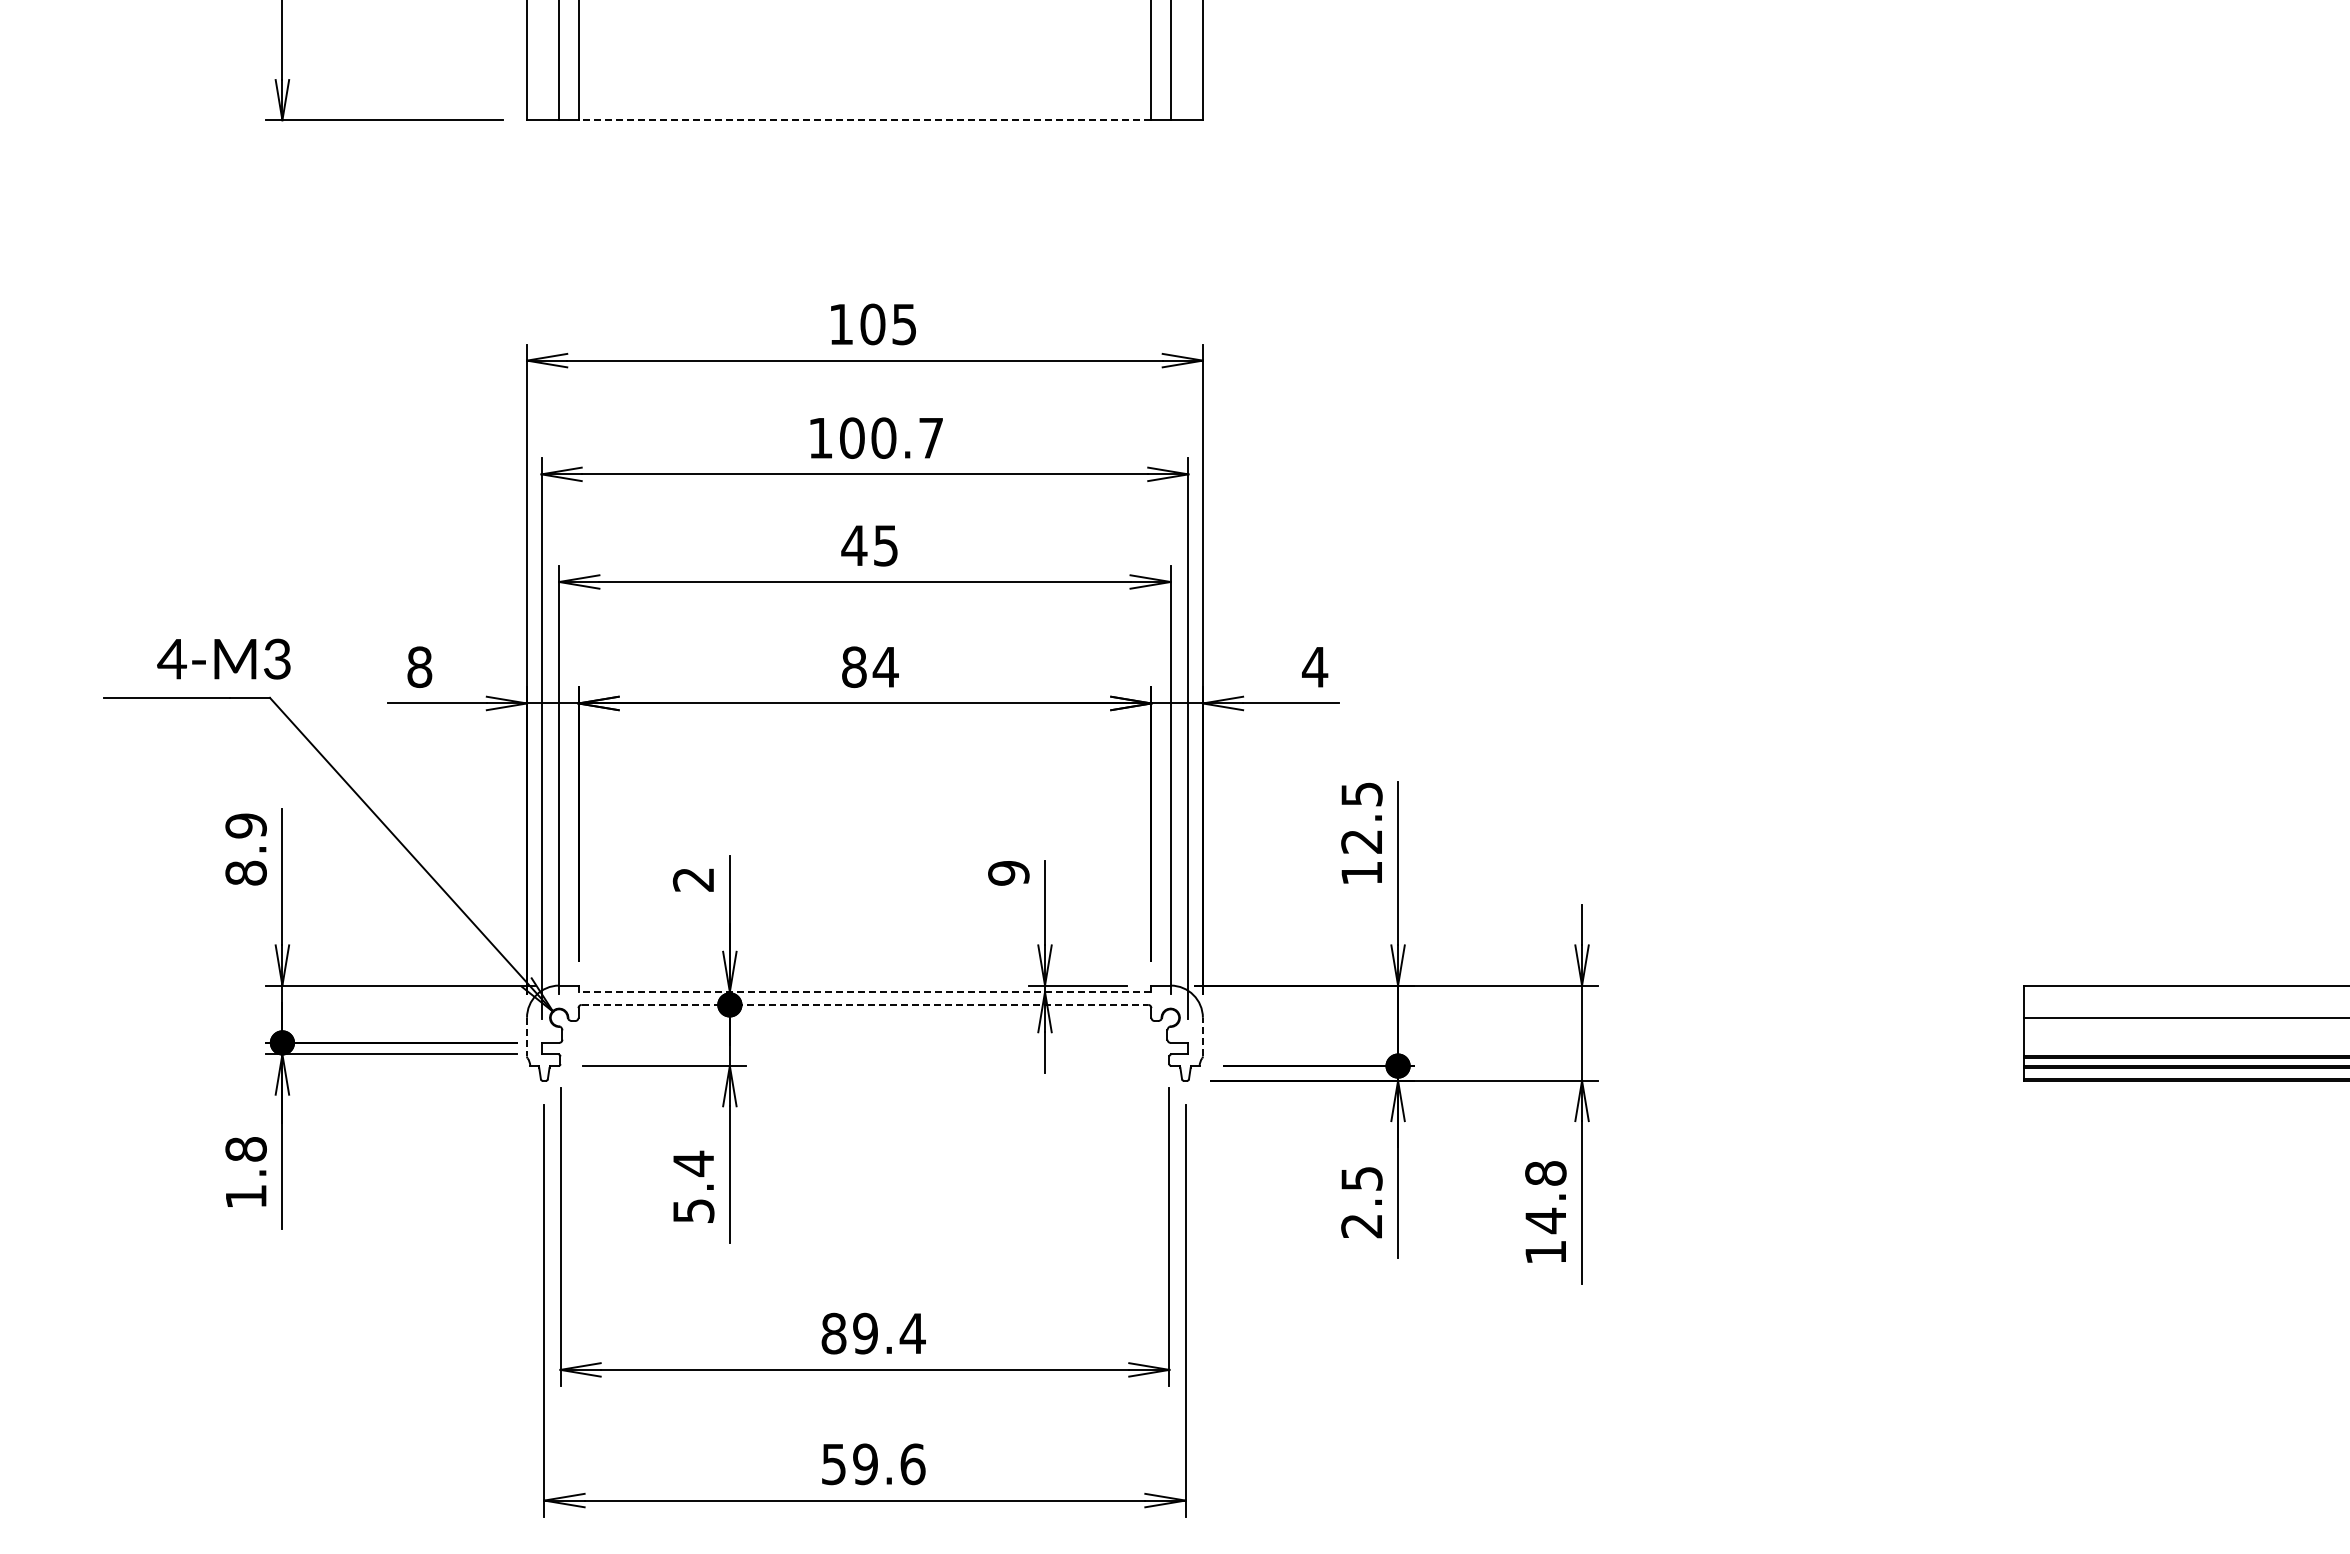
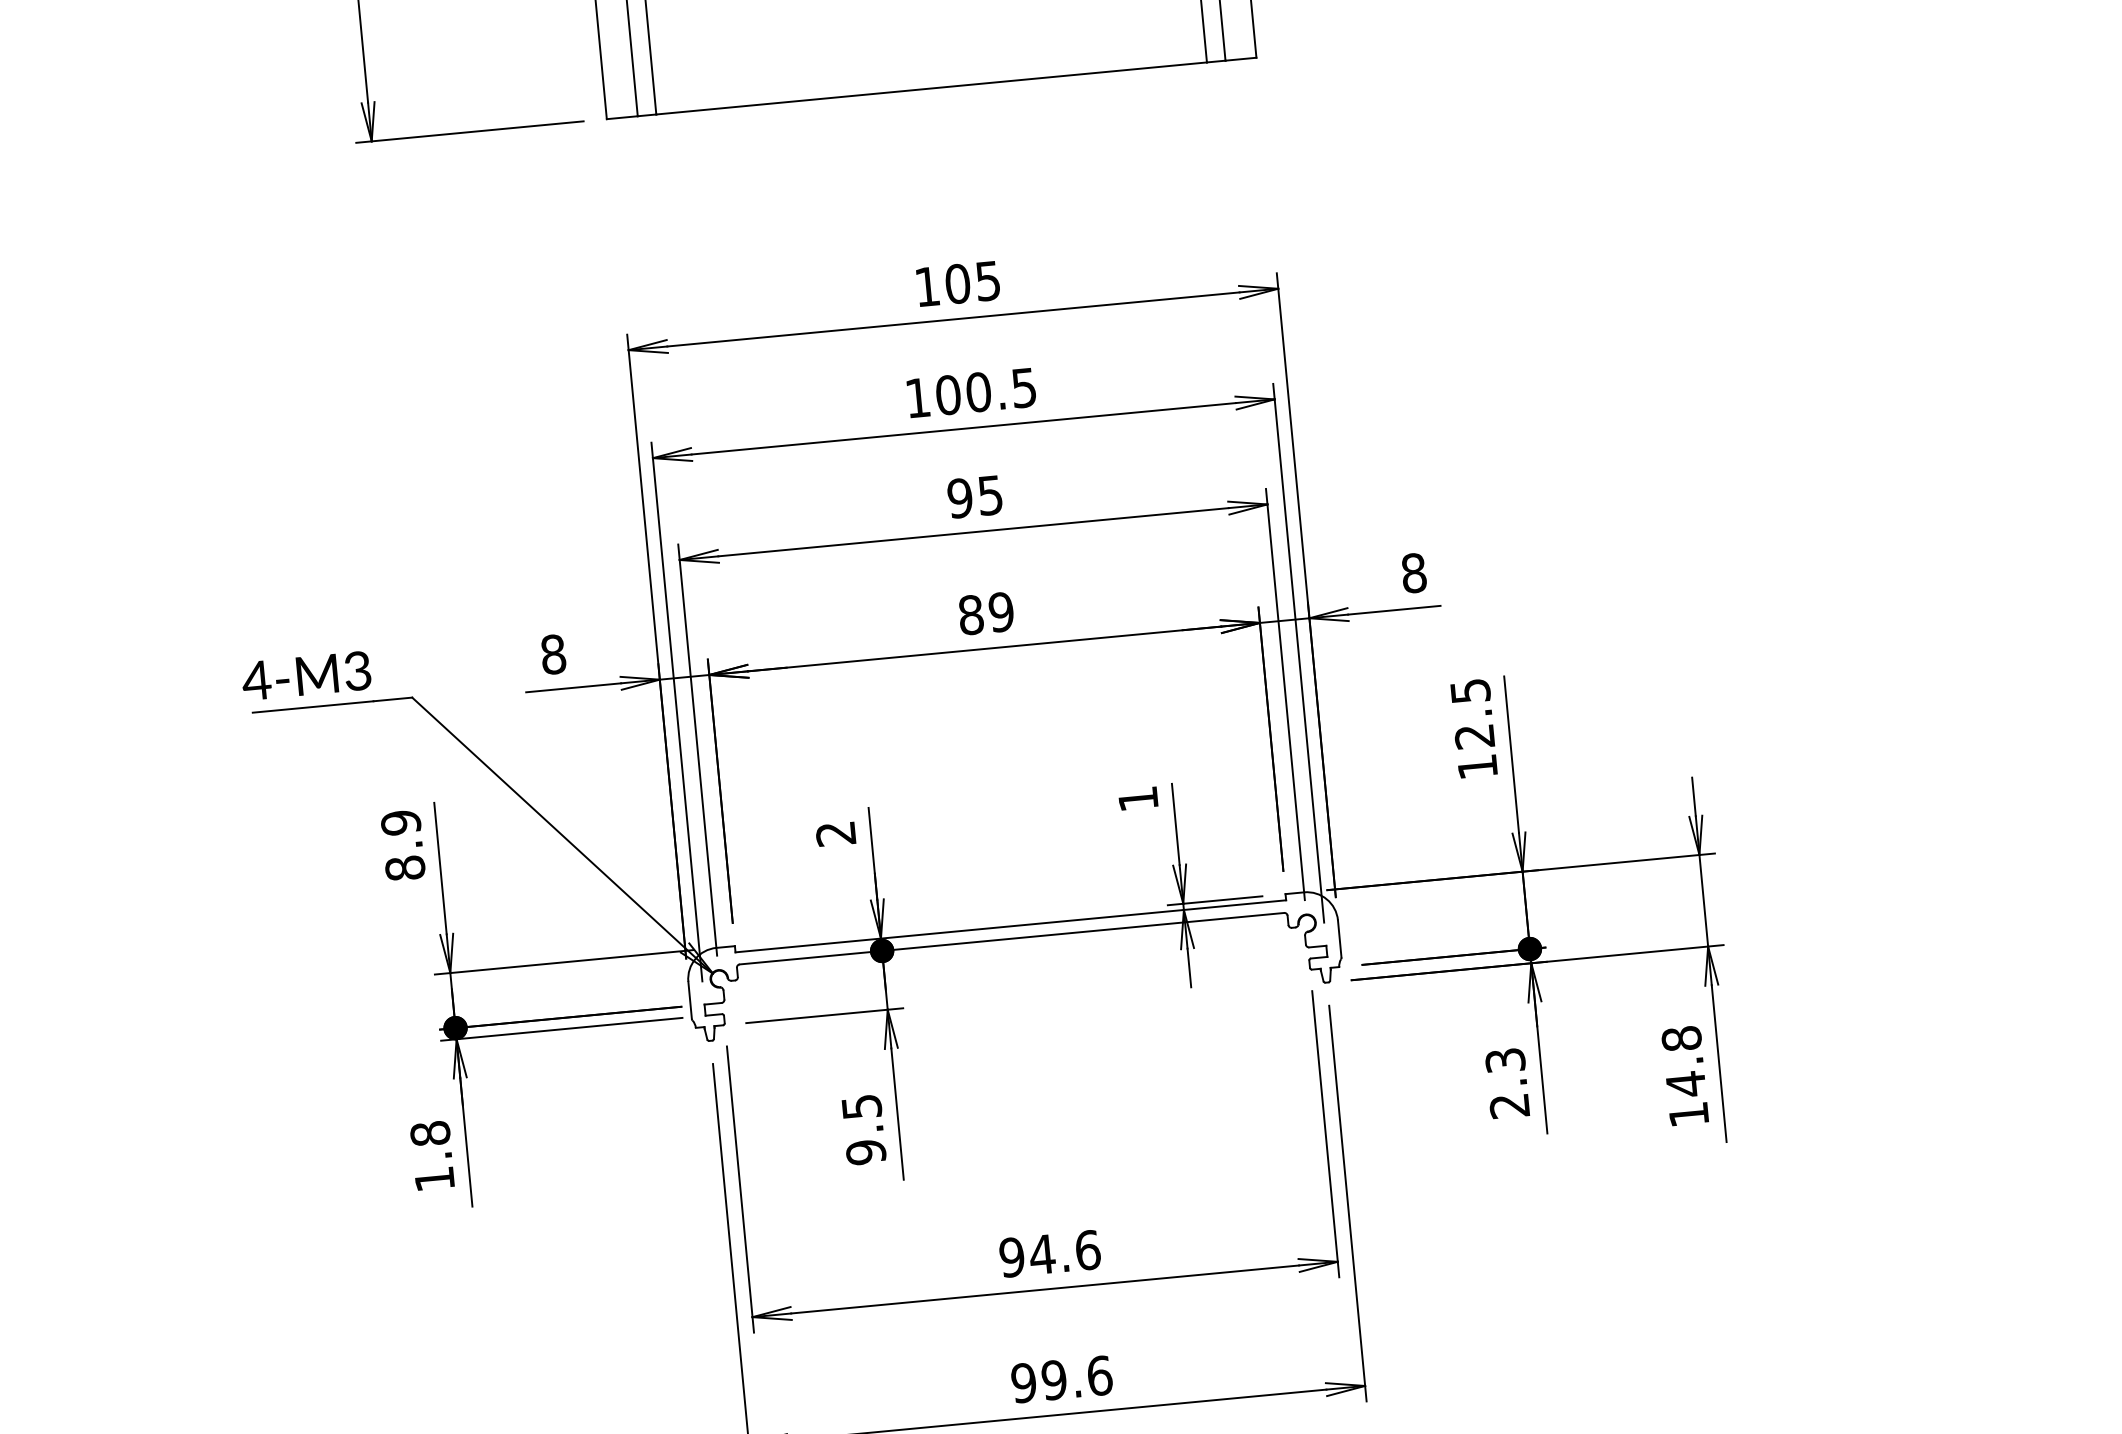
line: (864, 120) -> (931, 88), dashed -> solid
text: (930, 438) -> (1023, 388), 100.7 -> 100.5
text: (854, 545) -> (960, 498), 45 -> 95
text: (223, 658) -> (305, 675), moved
text: (885, 667) -> (1001, 612), 84 -> 89
text: (1315, 667) -> (1414, 573), 4 -> 8
text: (1008, 873) -> (1138, 799), 9 -> 1
line: (864, 992) -> (1010, 926), dashed -> solid
line: (865, 1004) -> (1012, 938), dashed -> solid
line: (1202, 1036) -> (1339, 938), dashed -> solid
line: (527, 1037) -> (690, 1000), dashed -> solid
text: (1361, 1178) -> (1505, 1060), 2.5 -> 2.3
text: (693, 1186) -> (863, 1128), 5.4 -> 9.5
text: (873, 1333) -> (1050, 1253), 89.4 -> 94.6
text: (833, 1463) -> (1023, 1382), 59.6 -> 99.6

